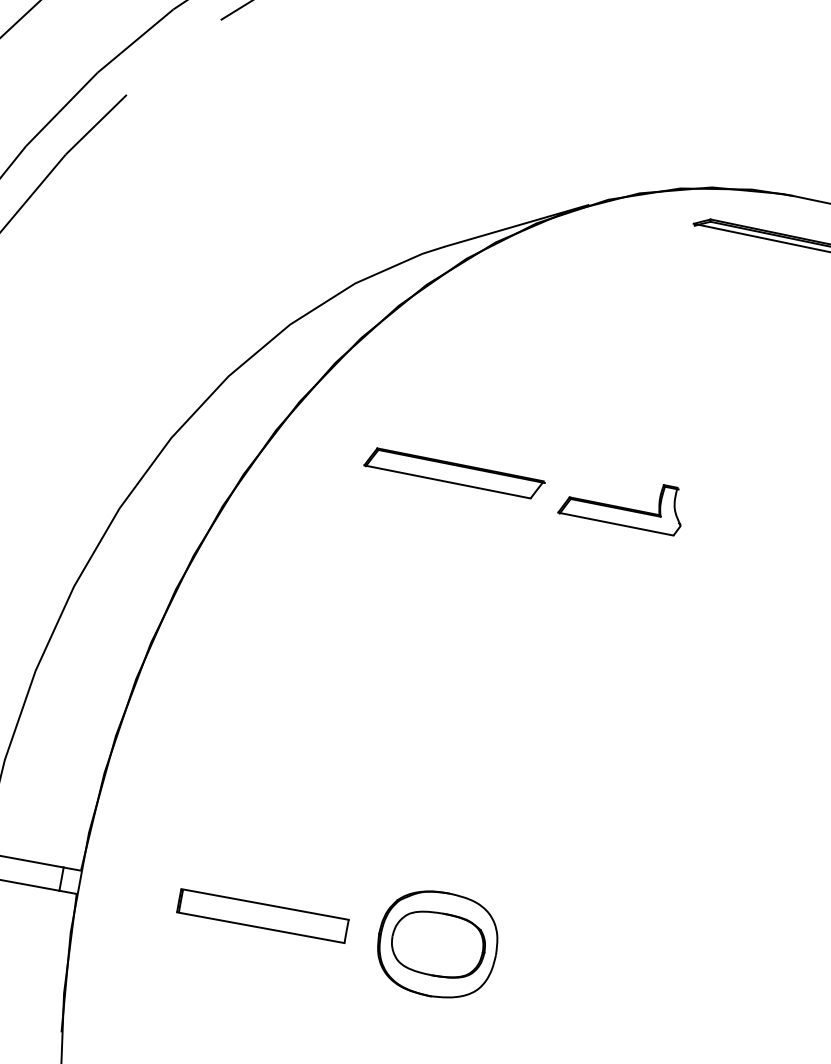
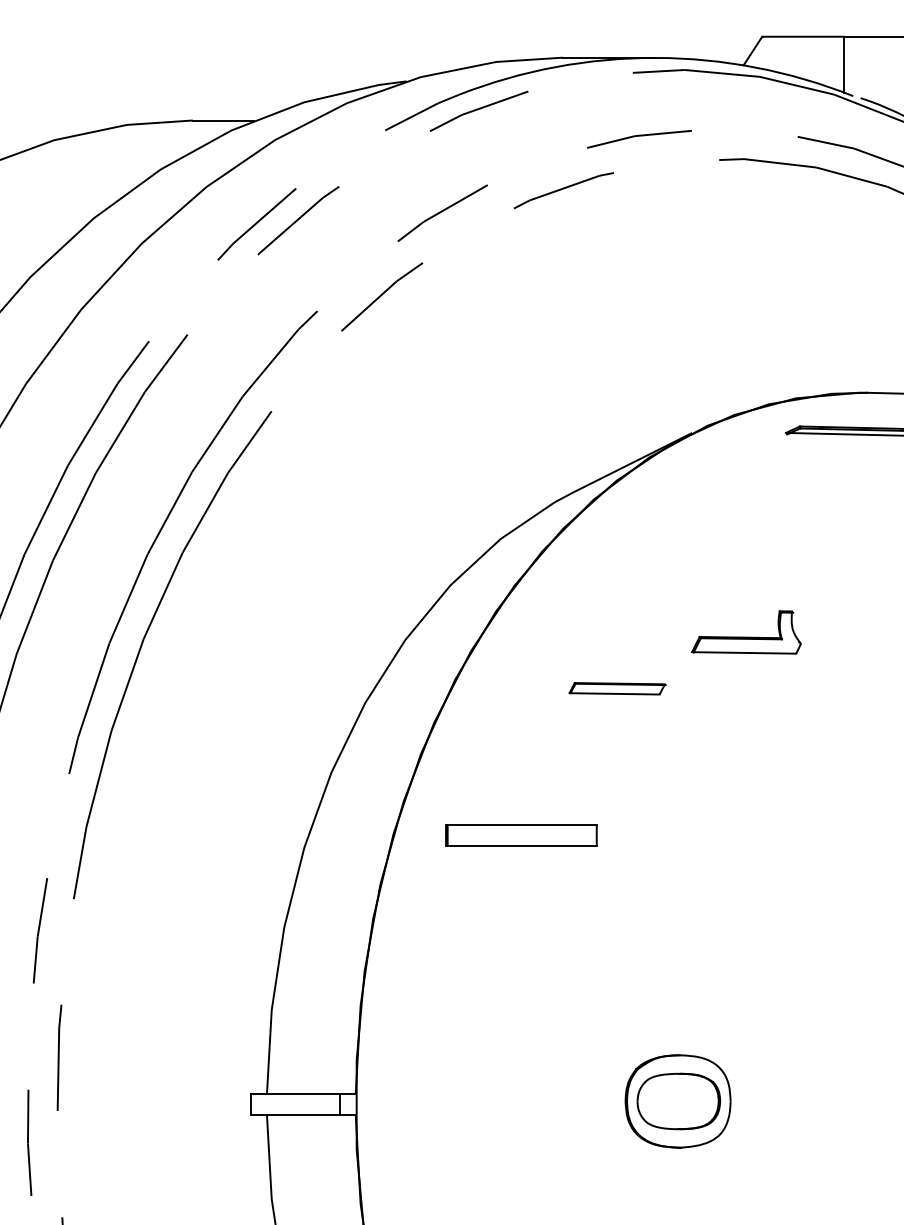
part: (454, 473) -> (617, 688), size x0.6
part: (622, 501) -> (746, 632), moved
part: (263, 915) -> (521, 835), moved

